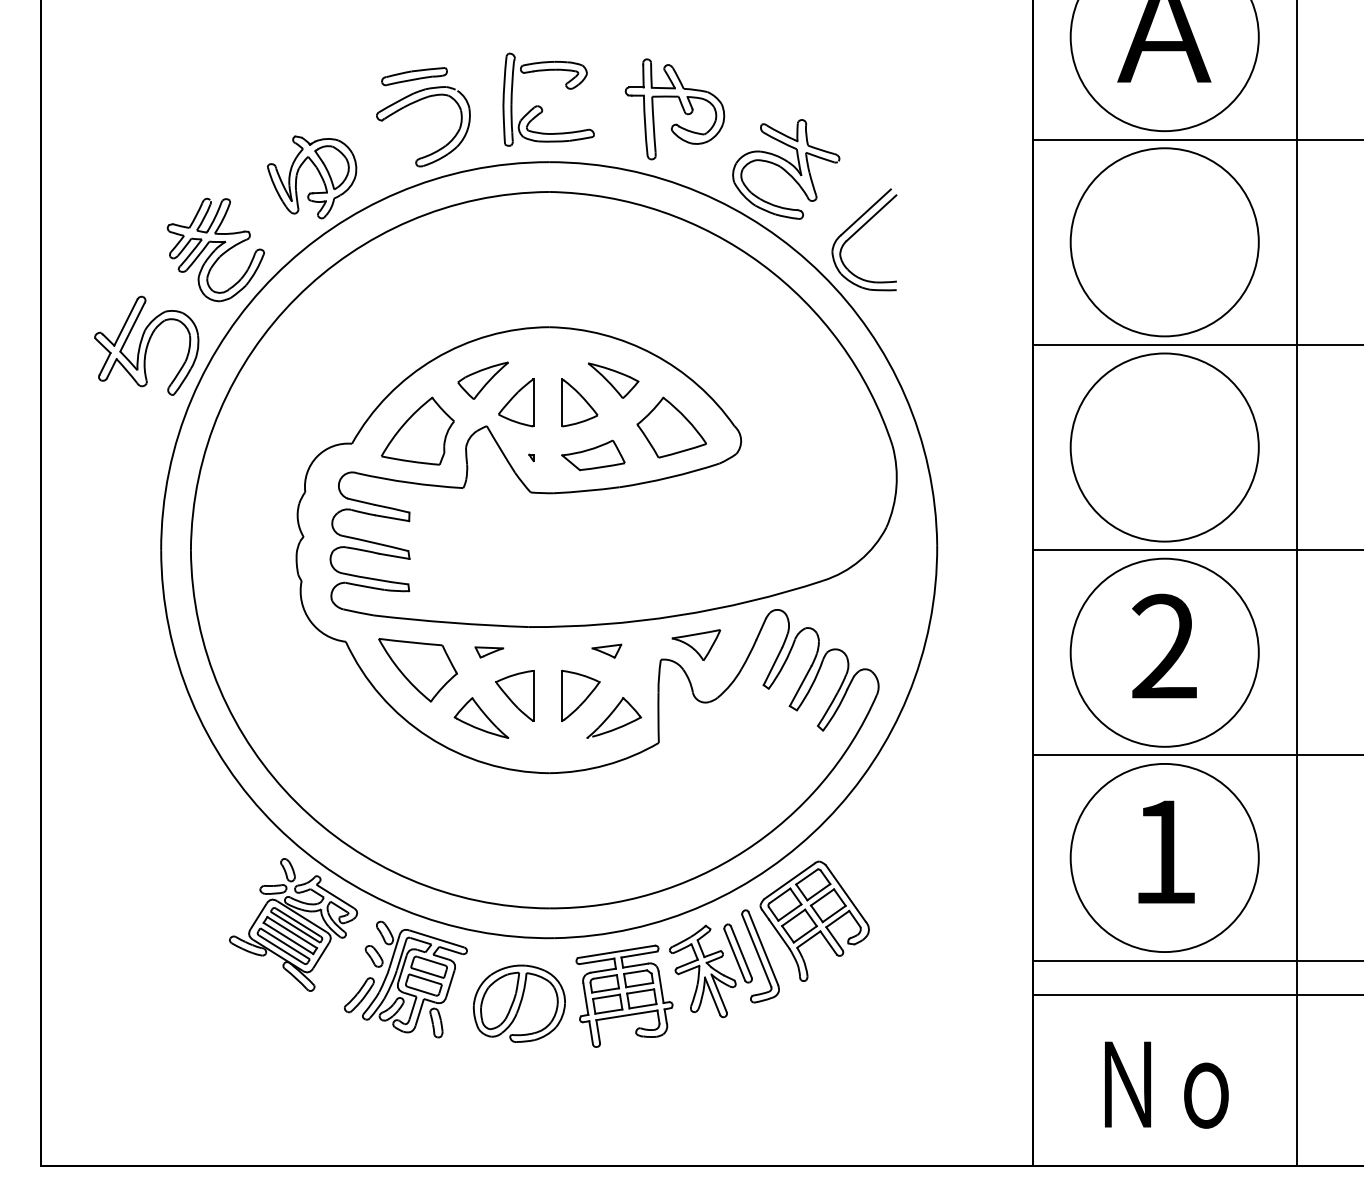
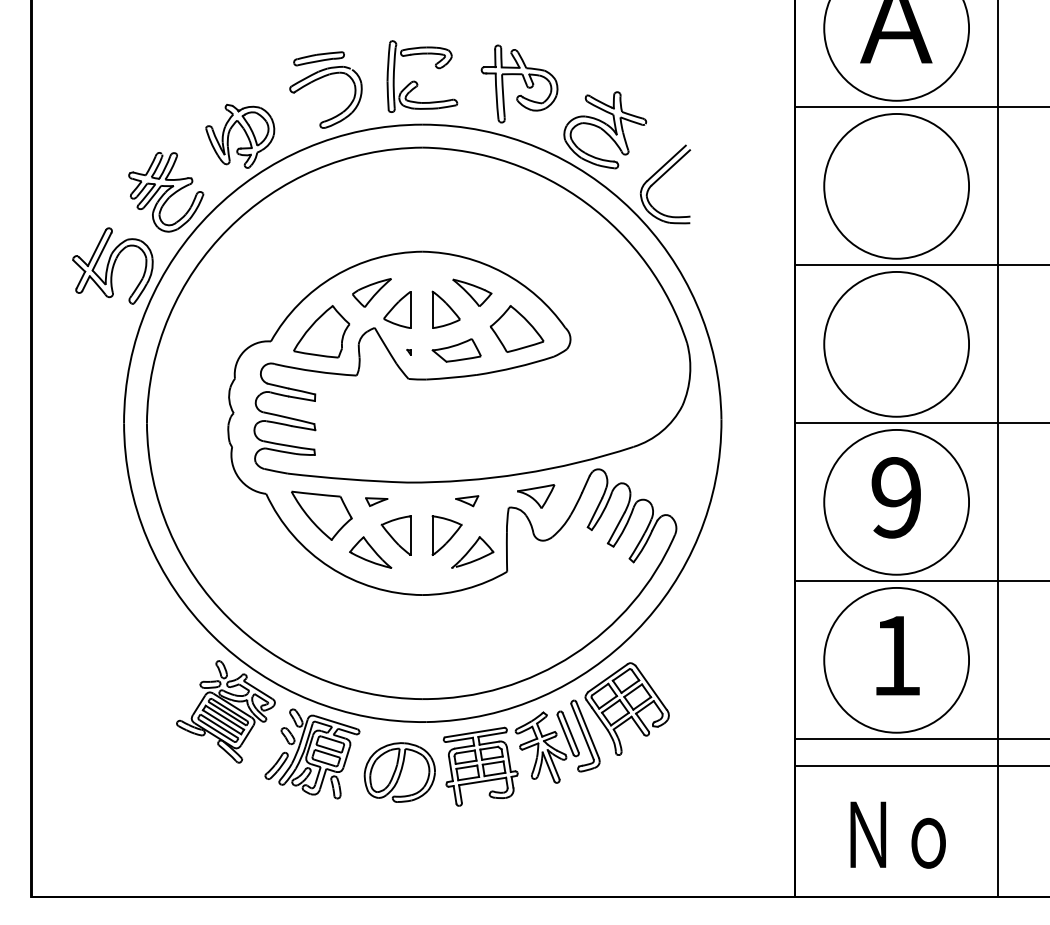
text: (1164, 646) -> (896, 497), 2 -> 9

